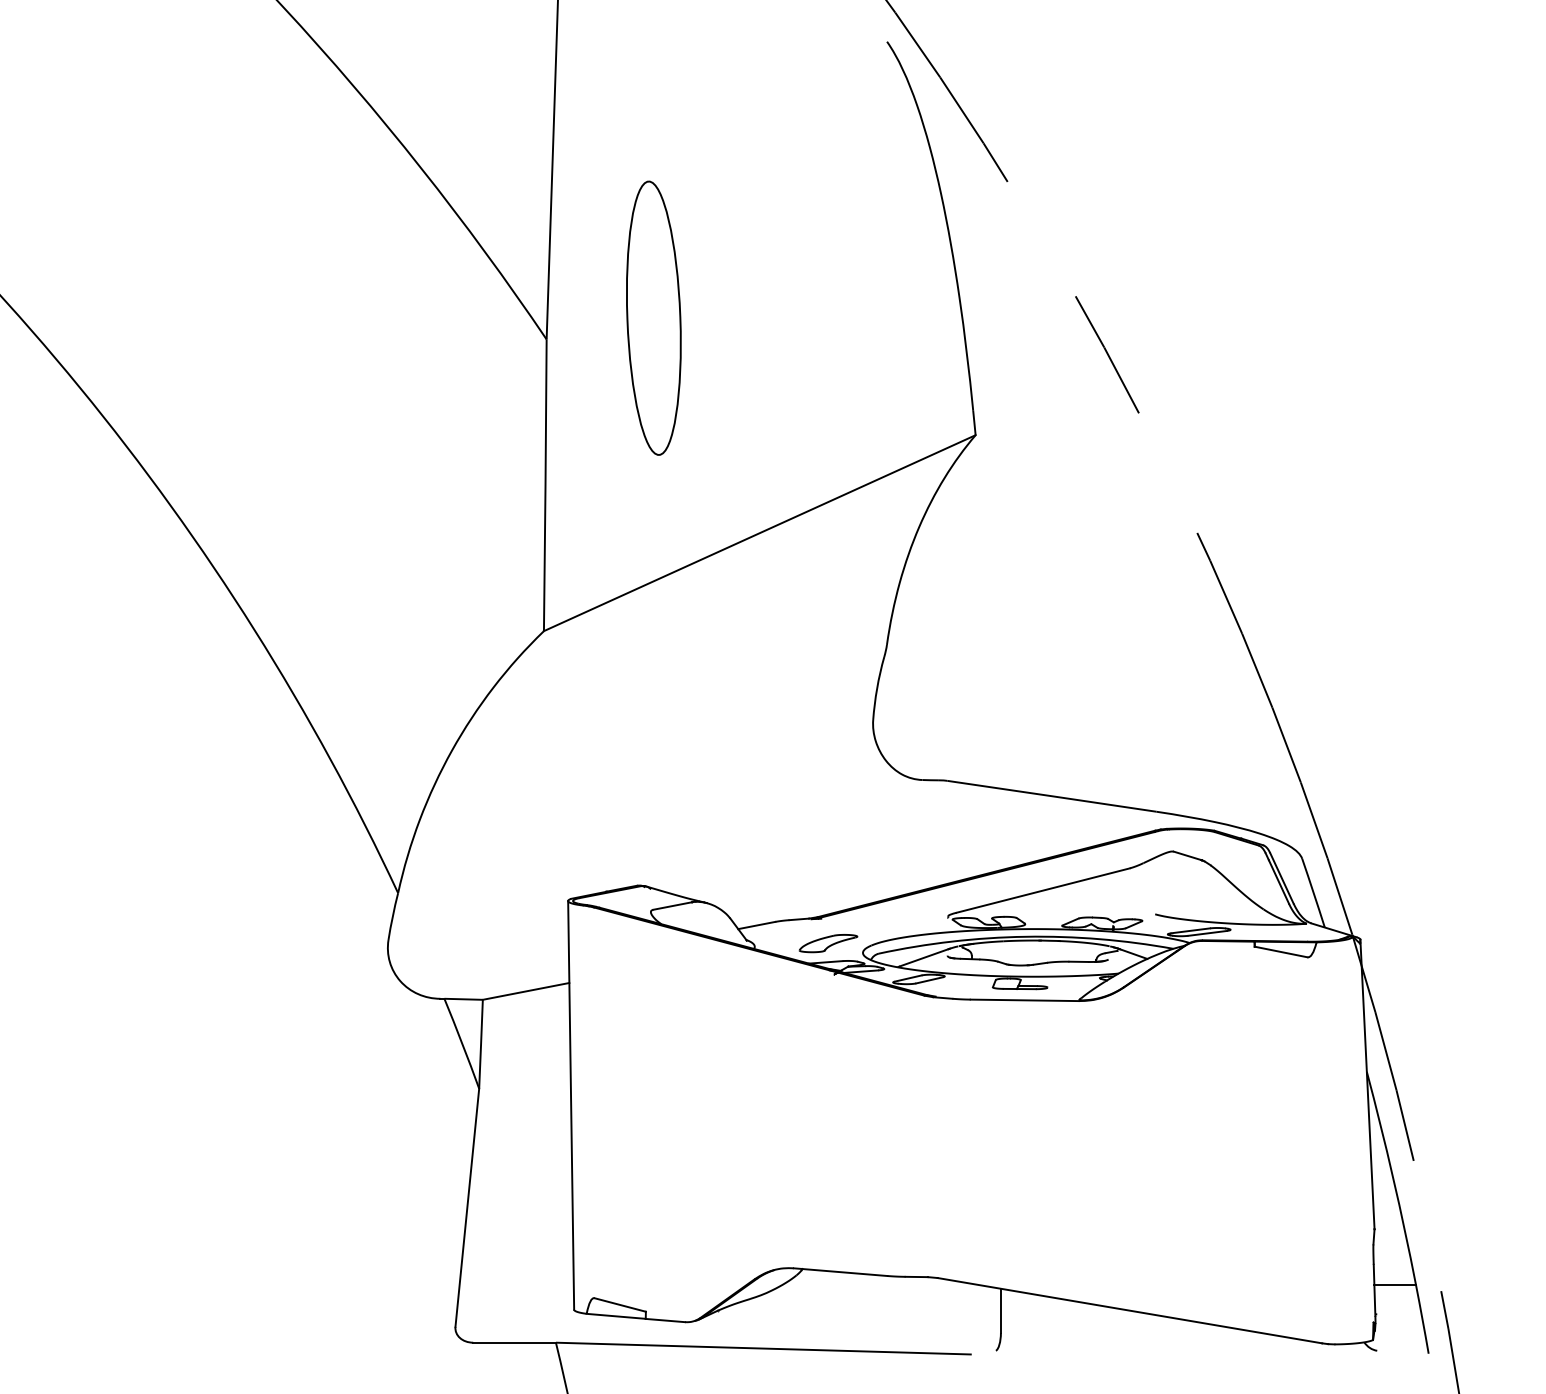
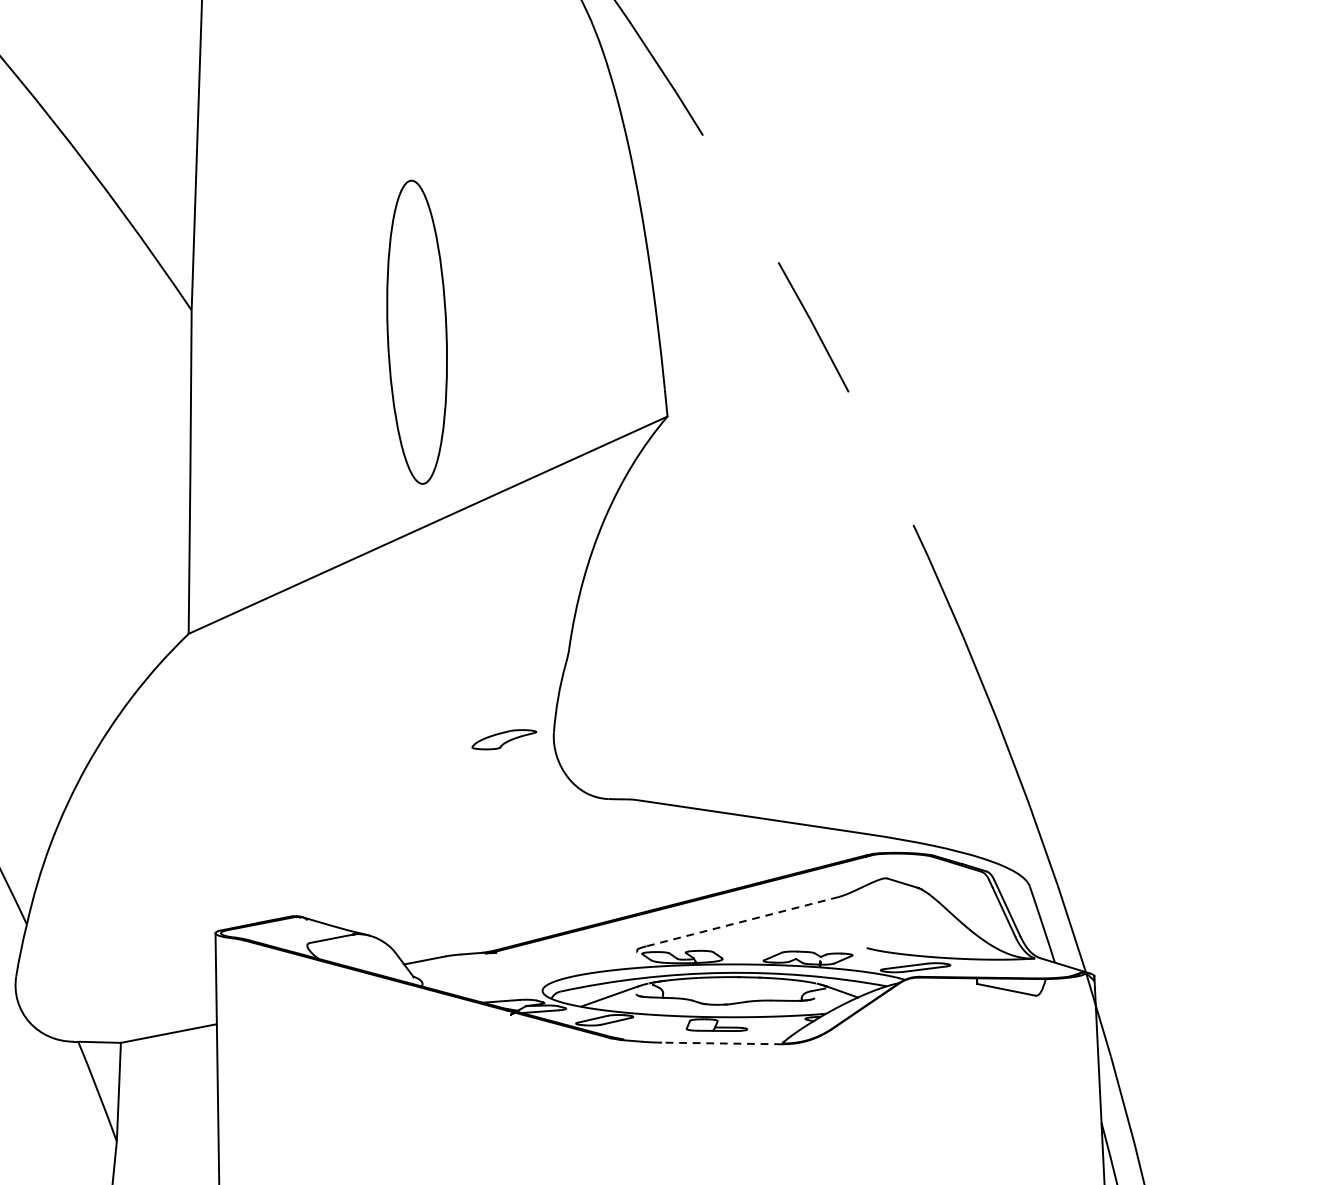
part: (653, 317) -> (416, 331), moved
line: (1042, 890) -> (741, 921), solid -> dashed
part: (828, 943) -> (504, 739), moved
line: (1024, 1000) -> (721, 1043), solid -> dashed

